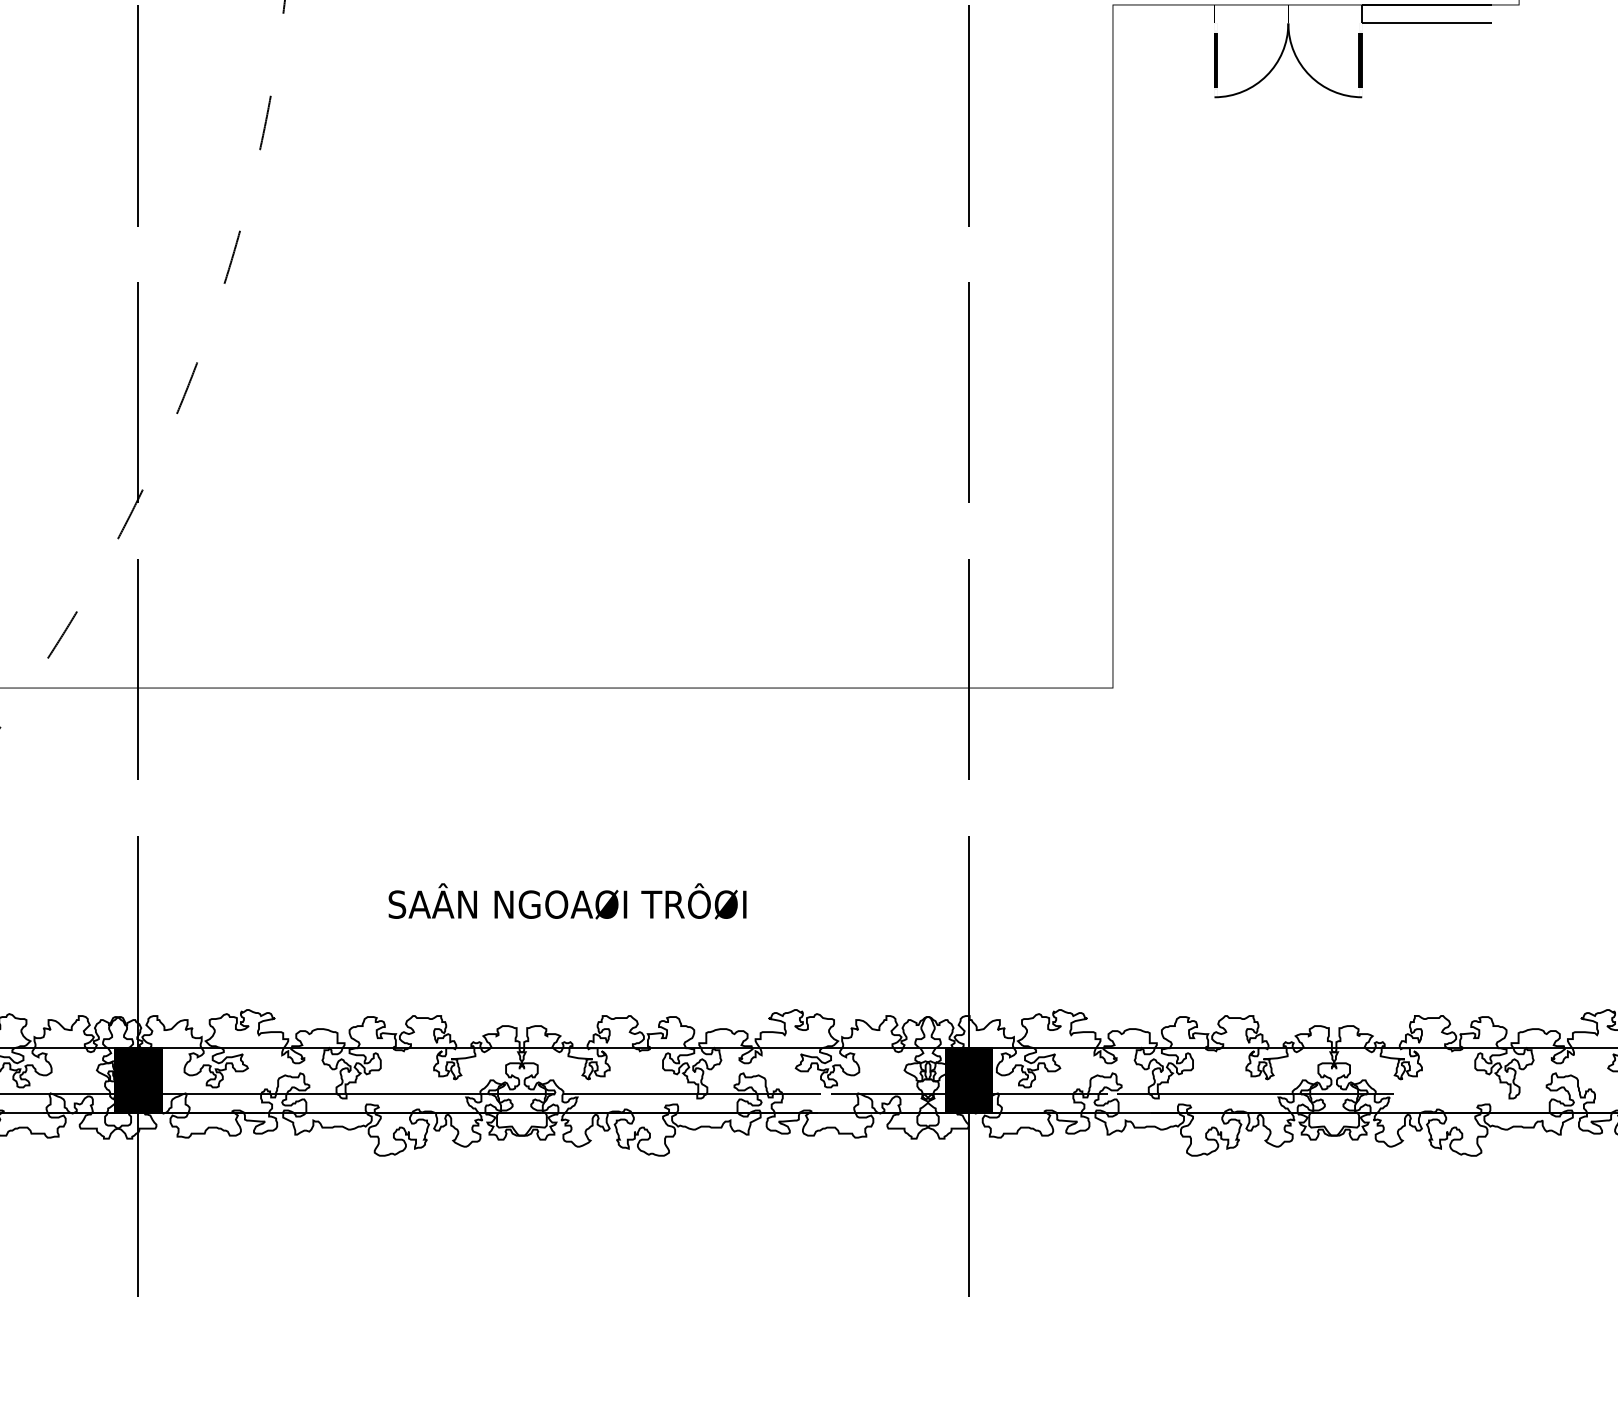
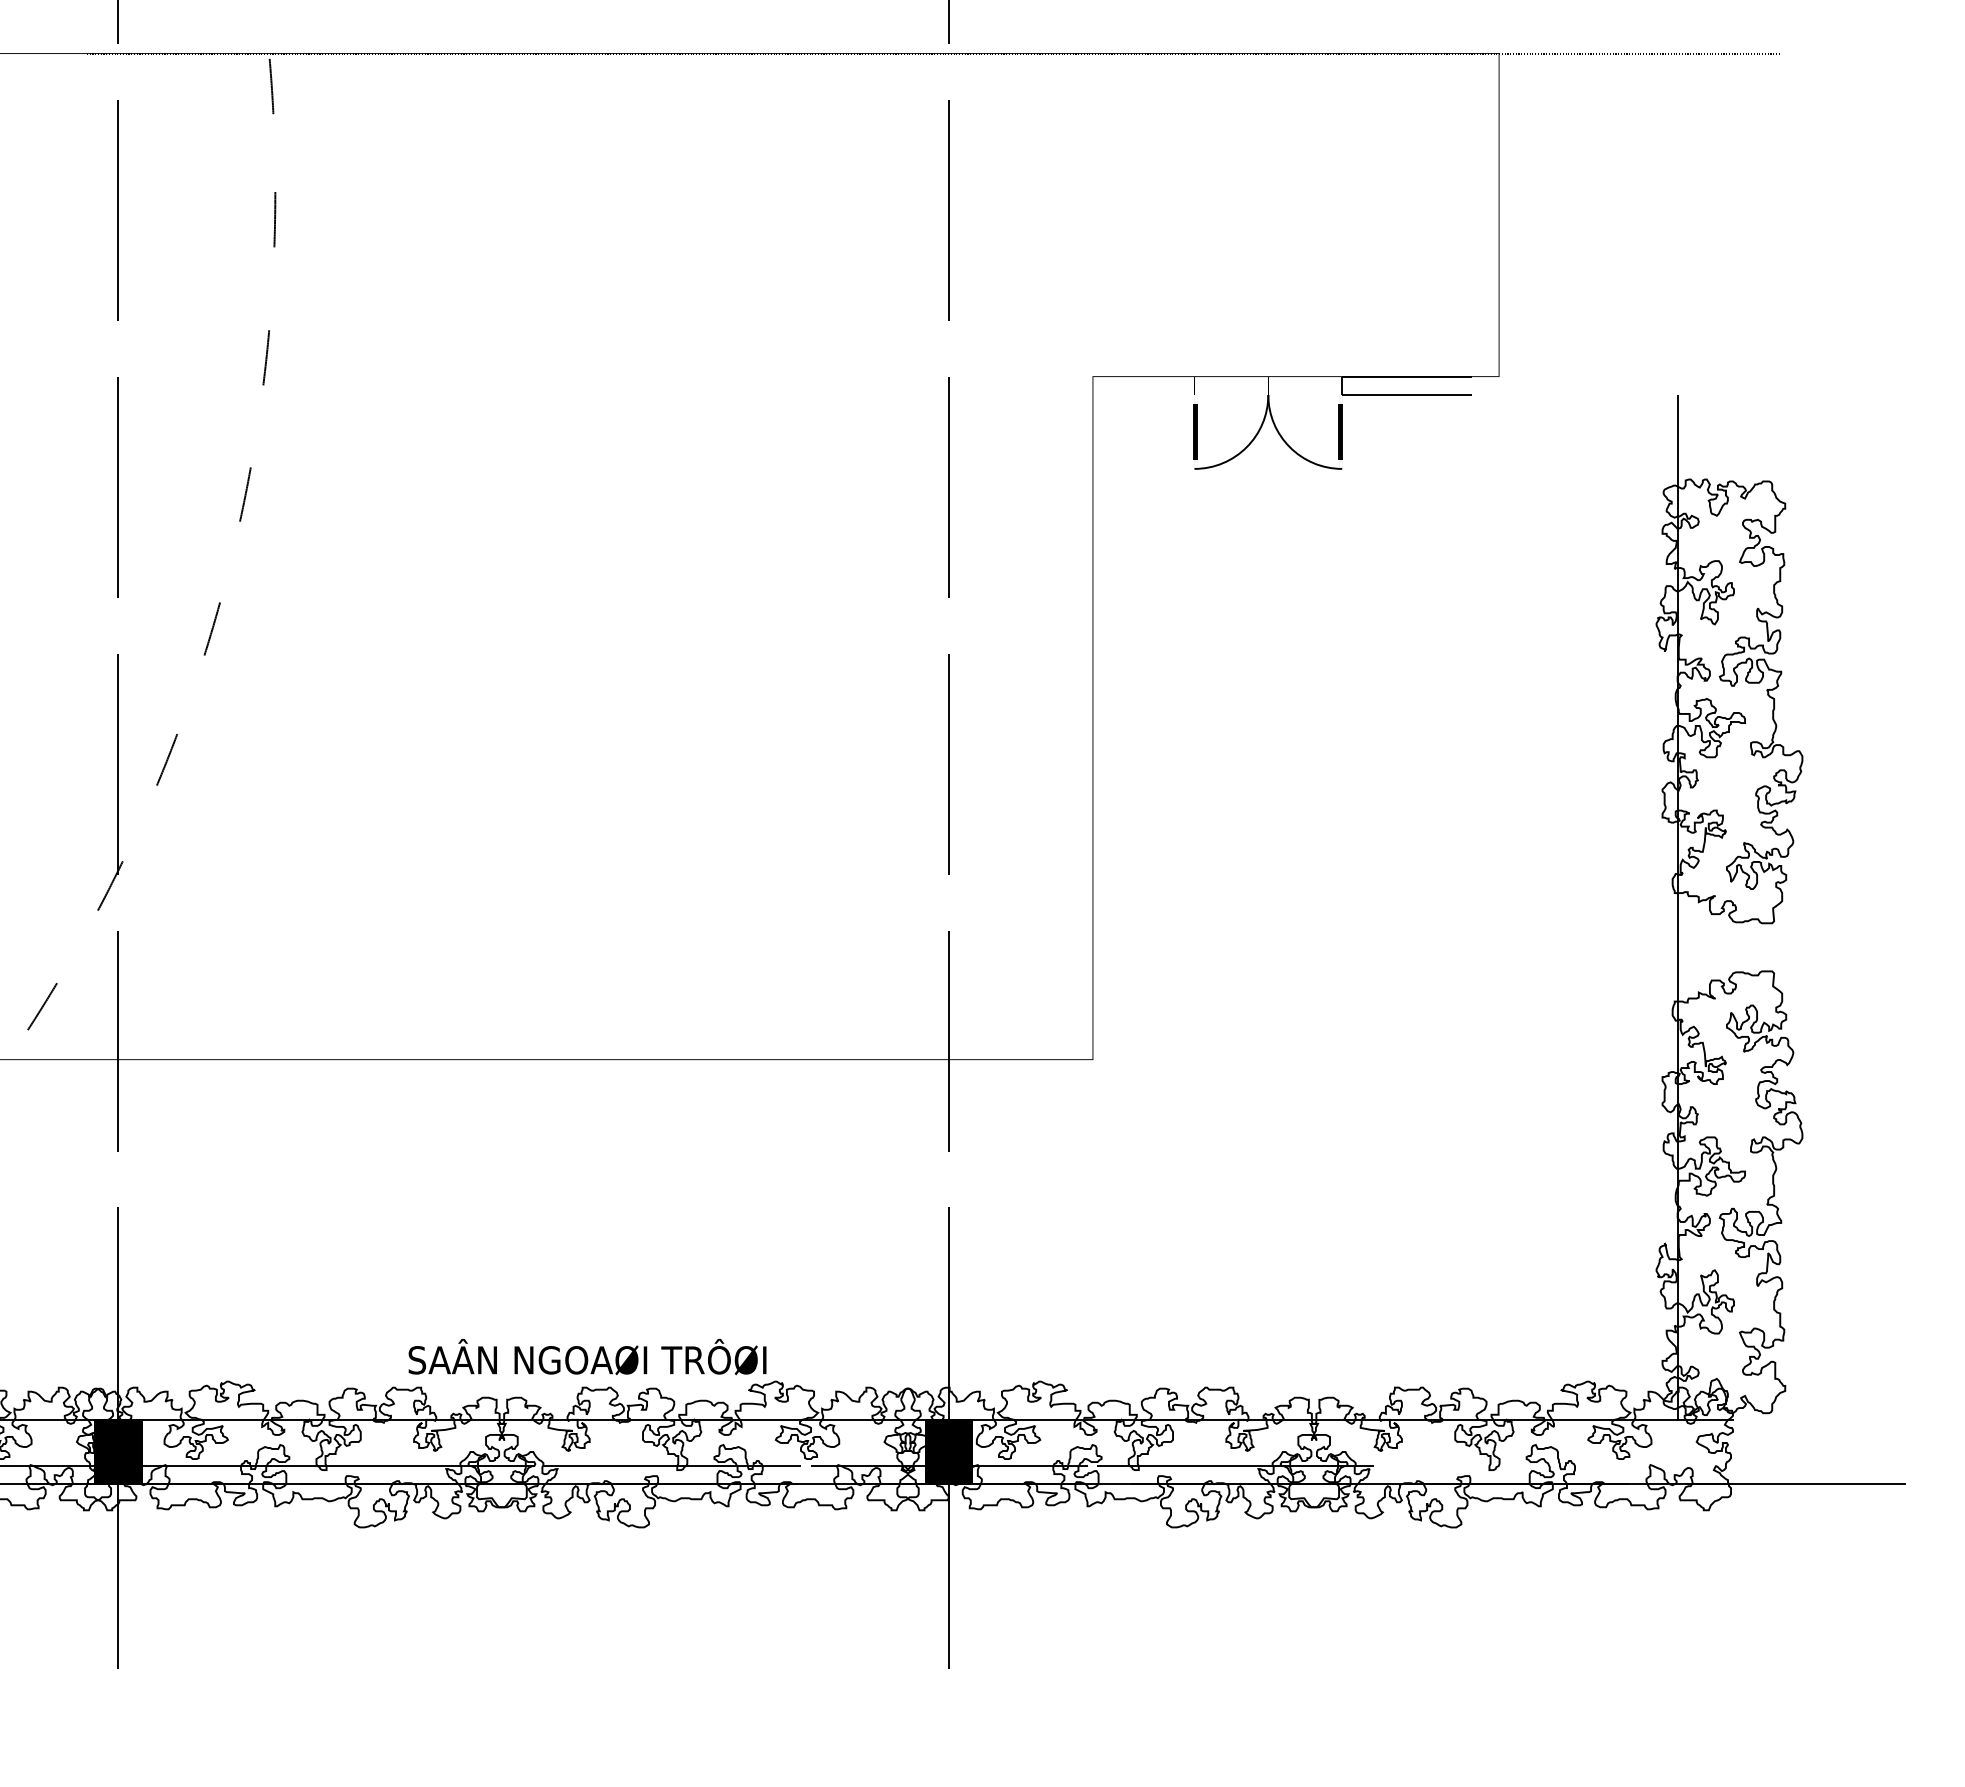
text: (567, 901) -> (587, 1357), moved

